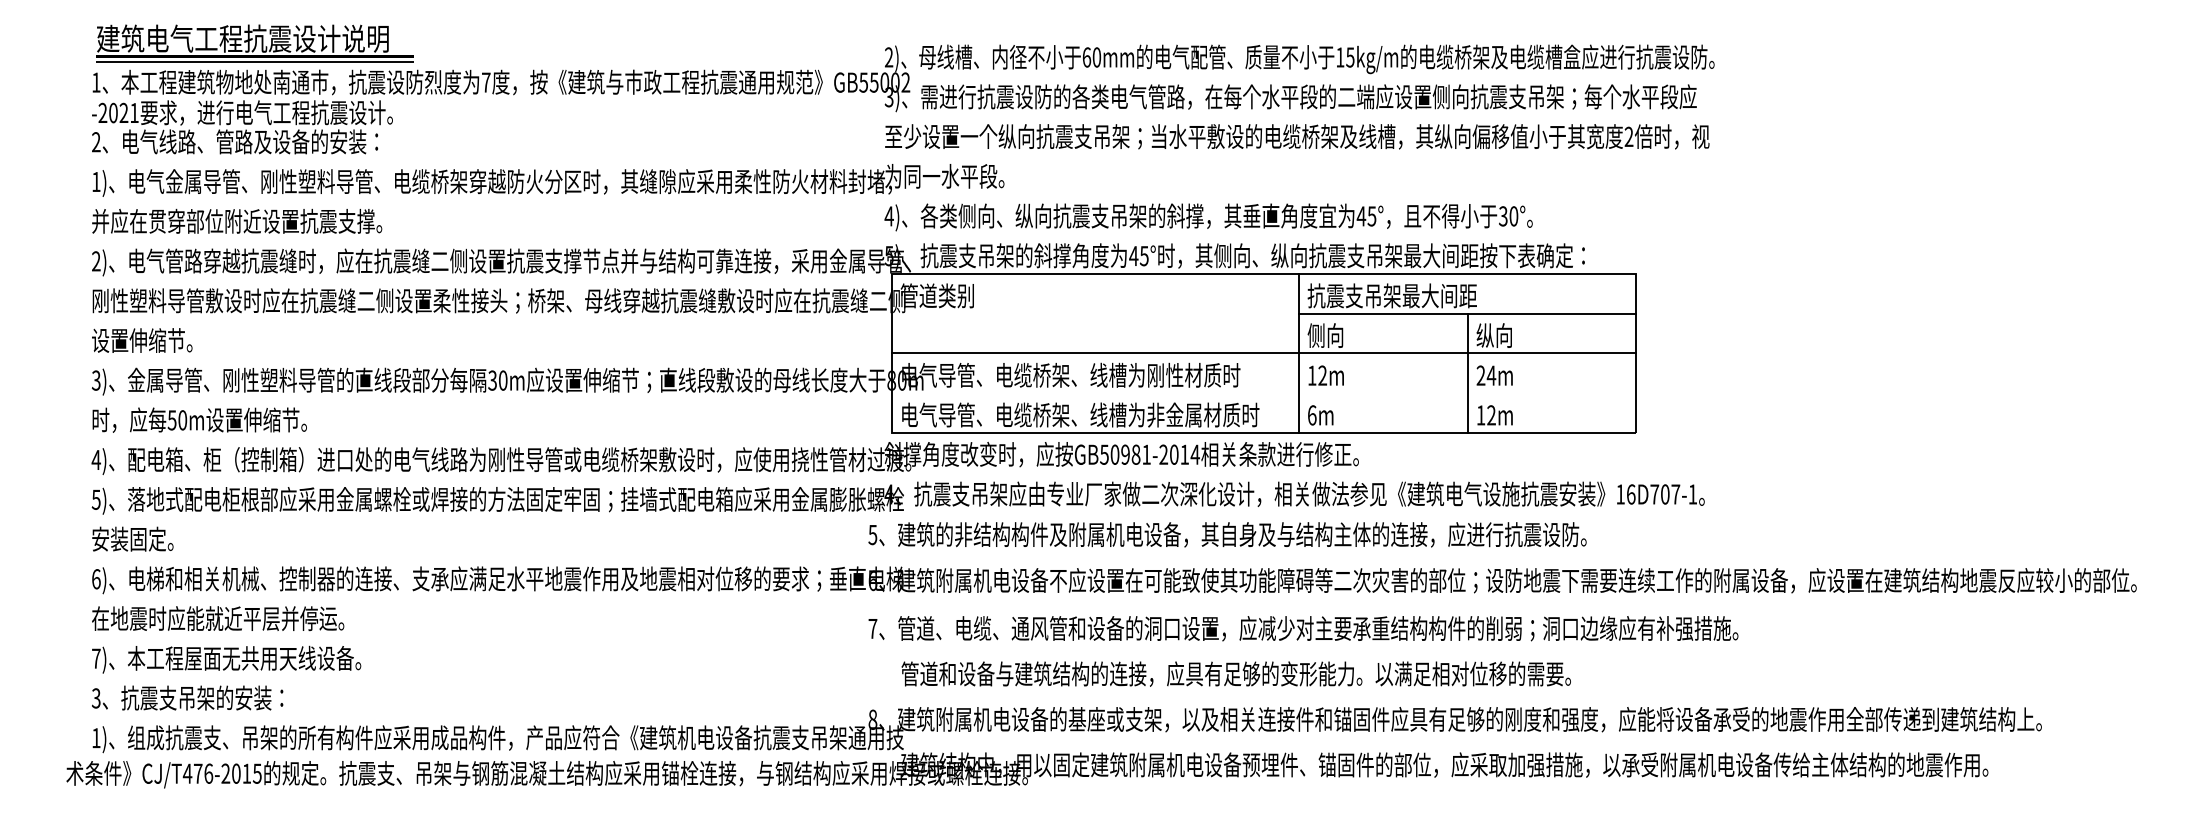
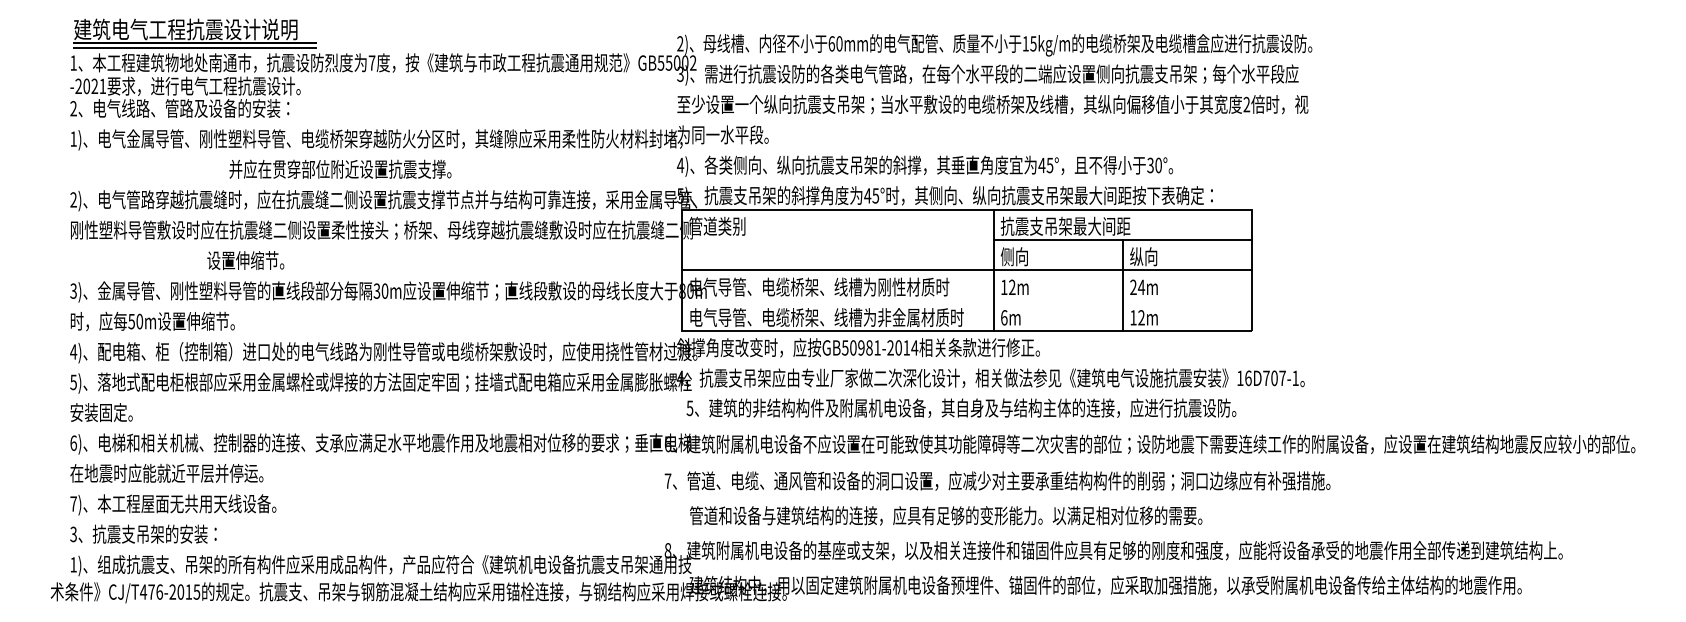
text: (237, 220) -> (340, 168), moved
text: (141, 340) -> (245, 260), moved
text: (1227, 533) -> (961, 407), moved

